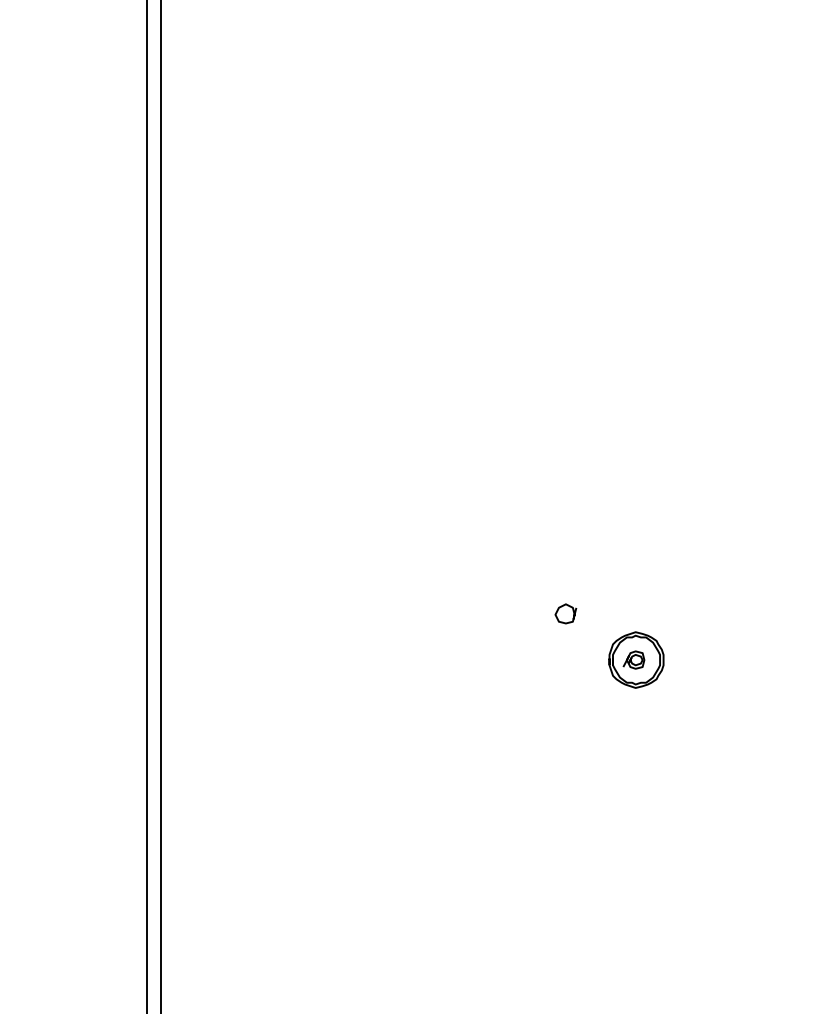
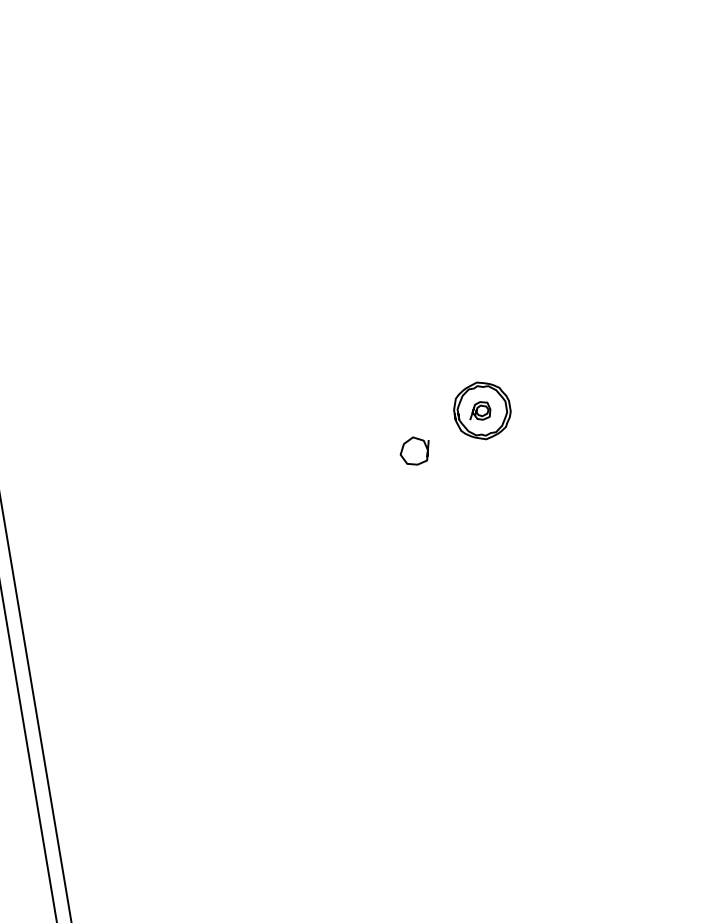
part: (565, 613) -> (414, 450), size x1.4
part: (636, 659) -> (482, 410), moved

